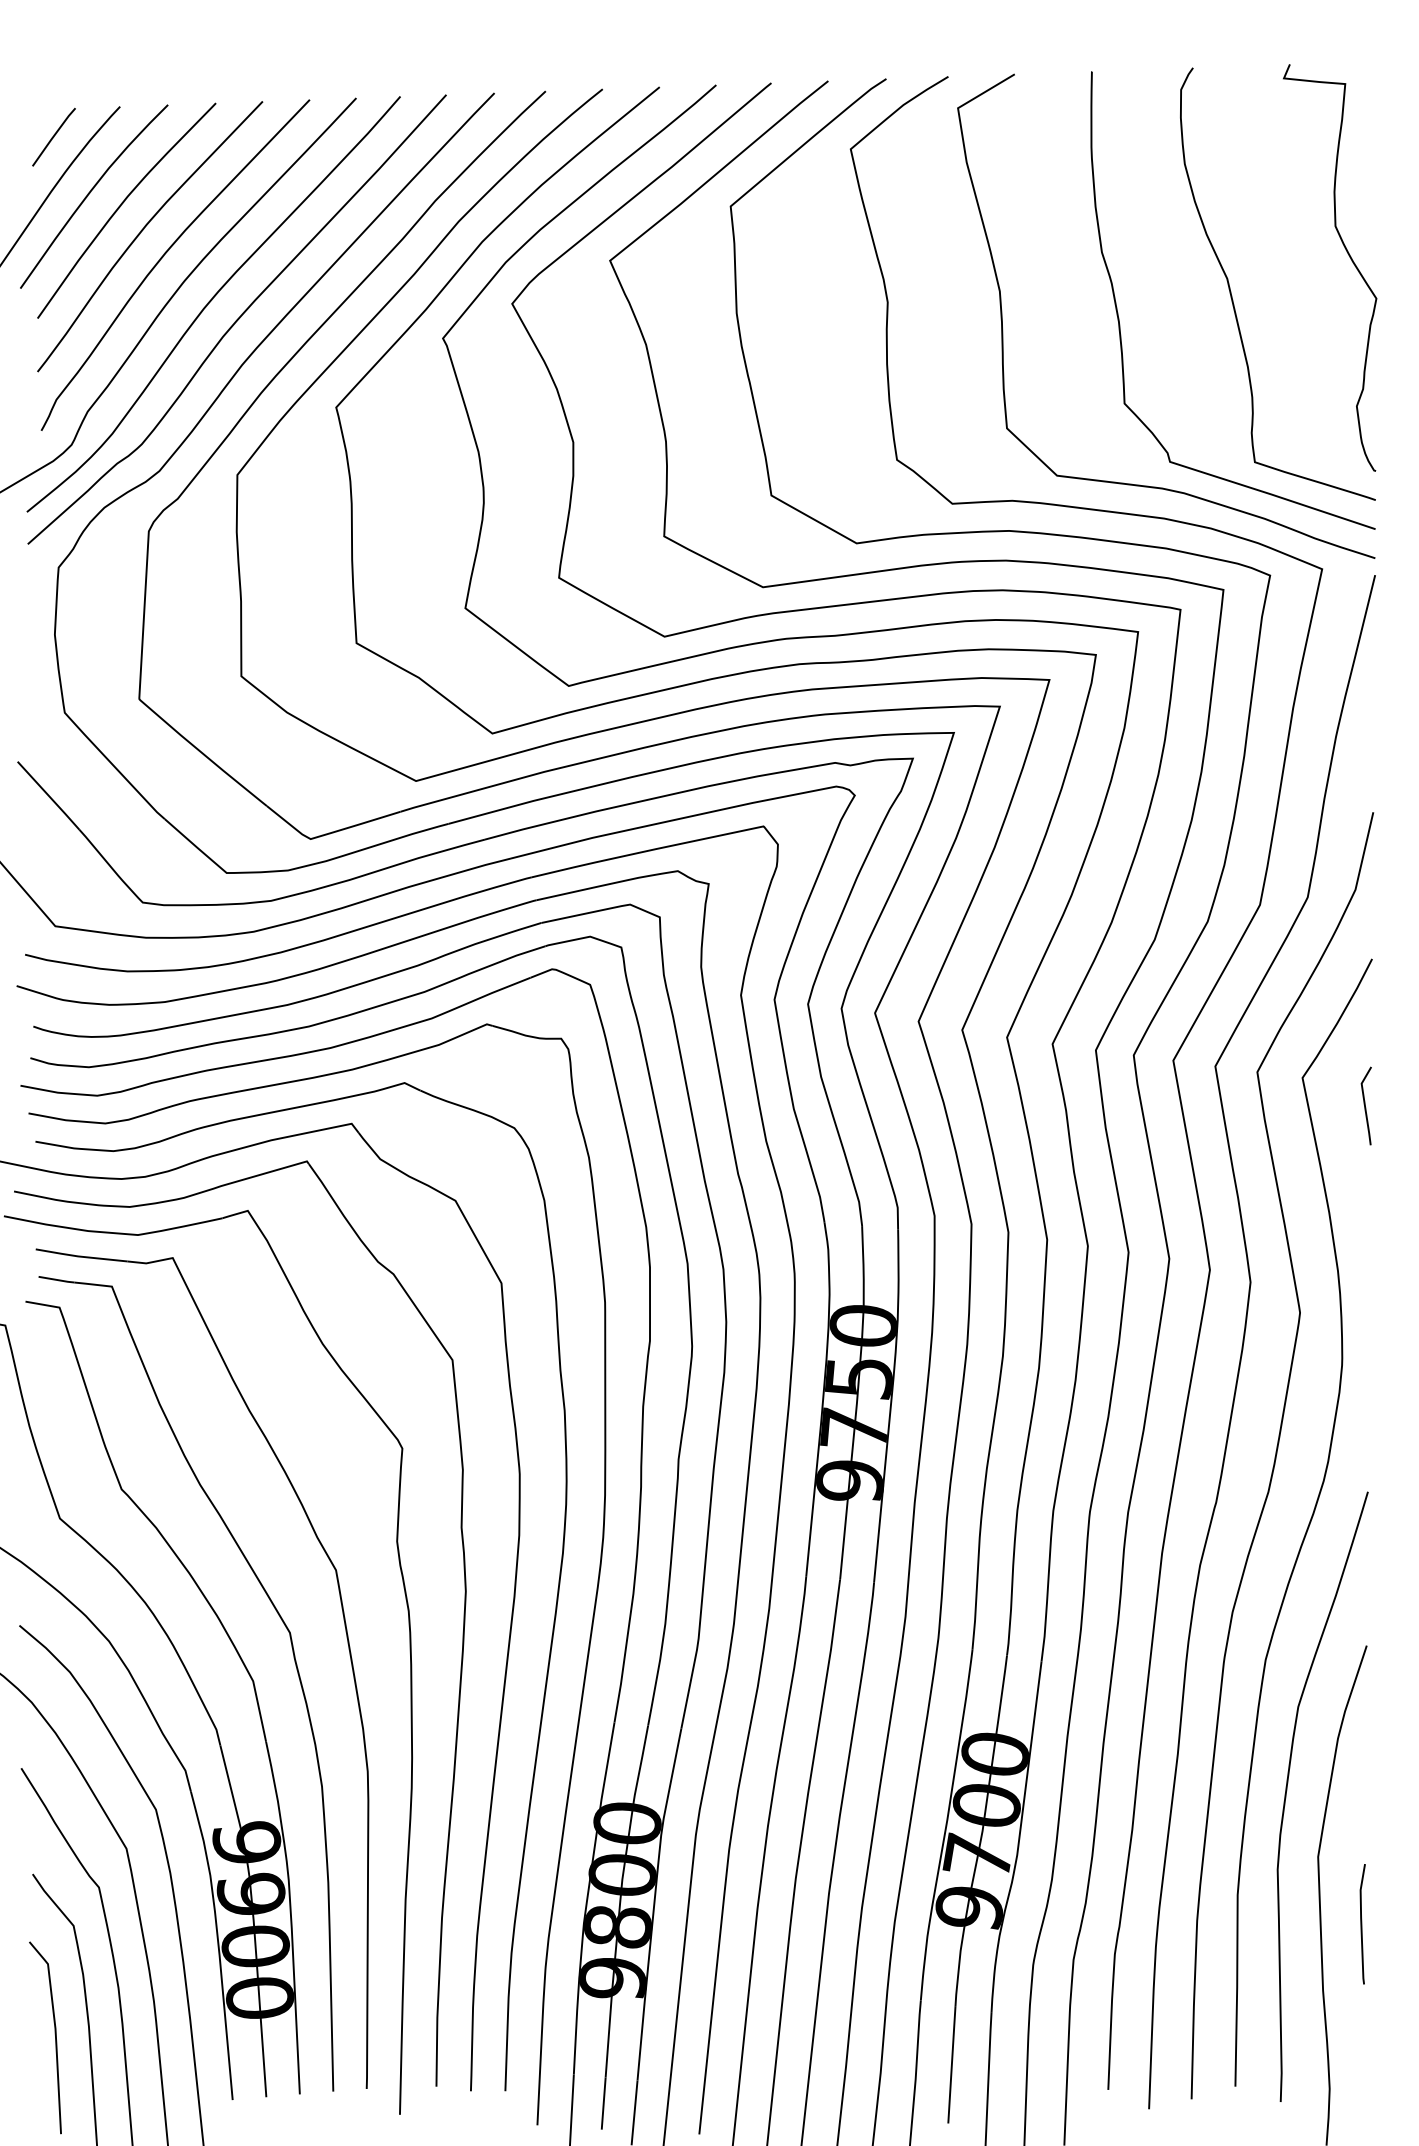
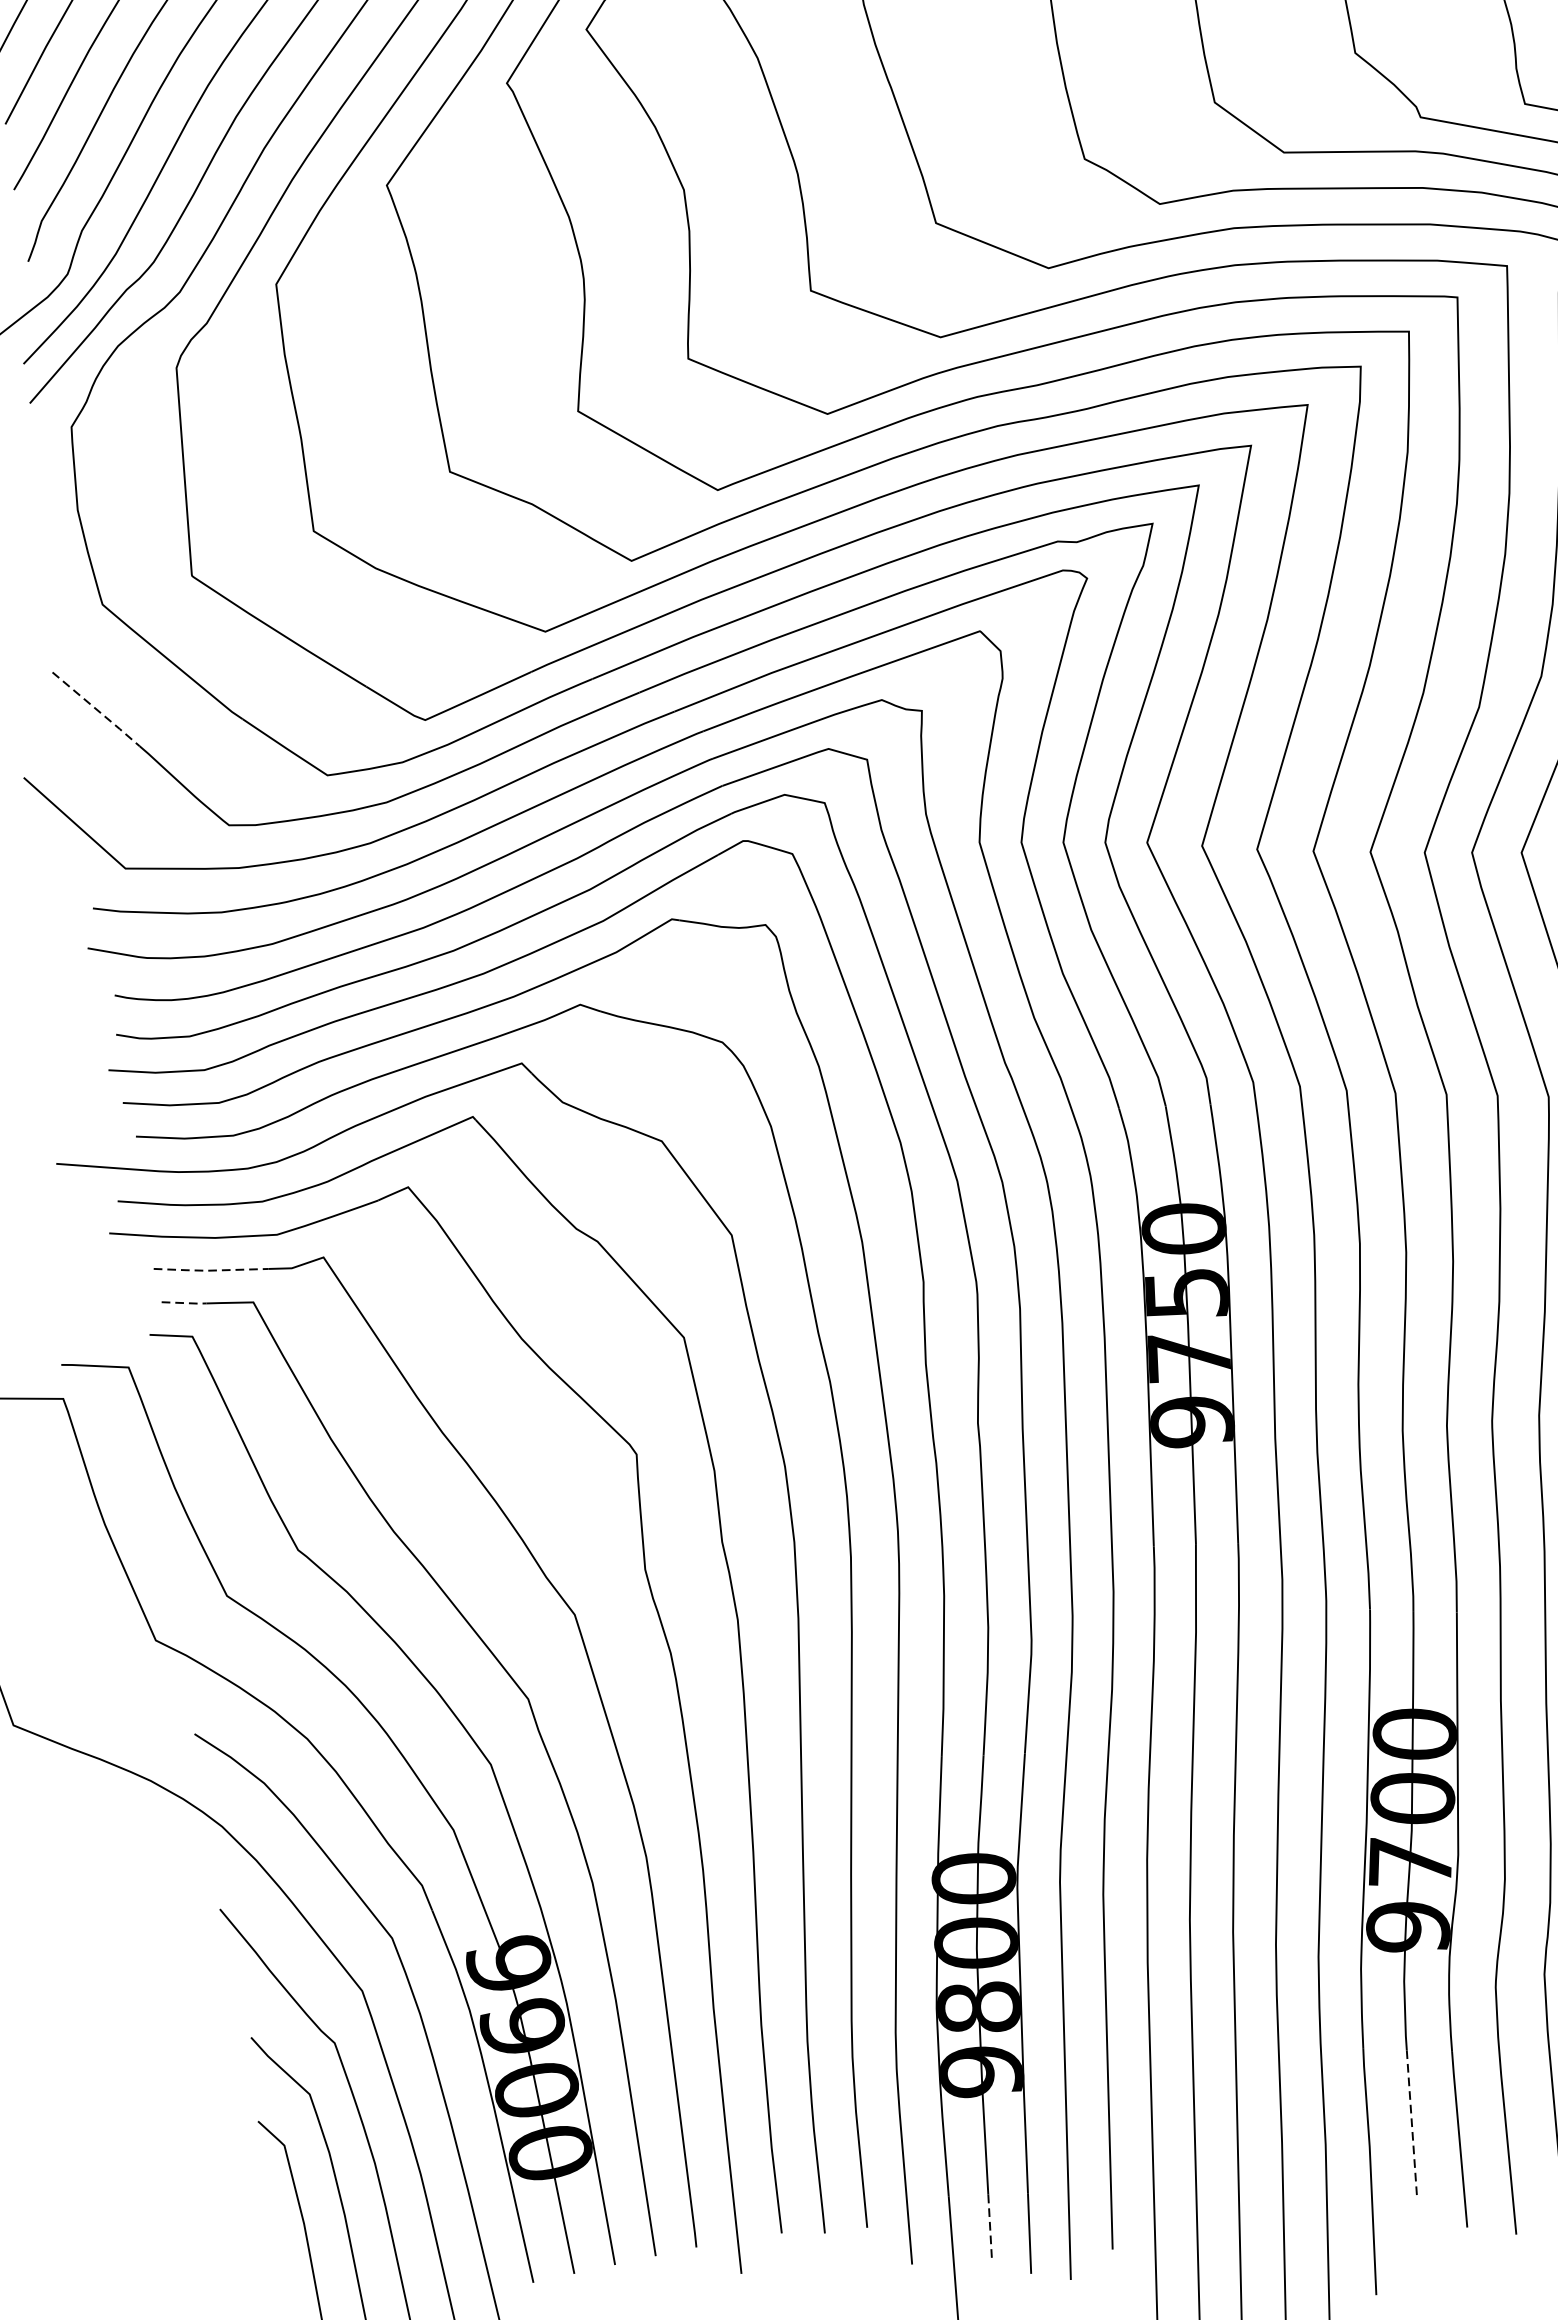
line: (49, 796) -> (97, 710), solid -> dashed
line: (79, 1256) -> (208, 1270), solid -> dashed
line: (57, 1279) -> (185, 1302), solid -> dashed
line: (951, 2063) -> (1411, 2121), solid -> dashed
line: (603, 2104) -> (990, 2228), solid -> dashed

